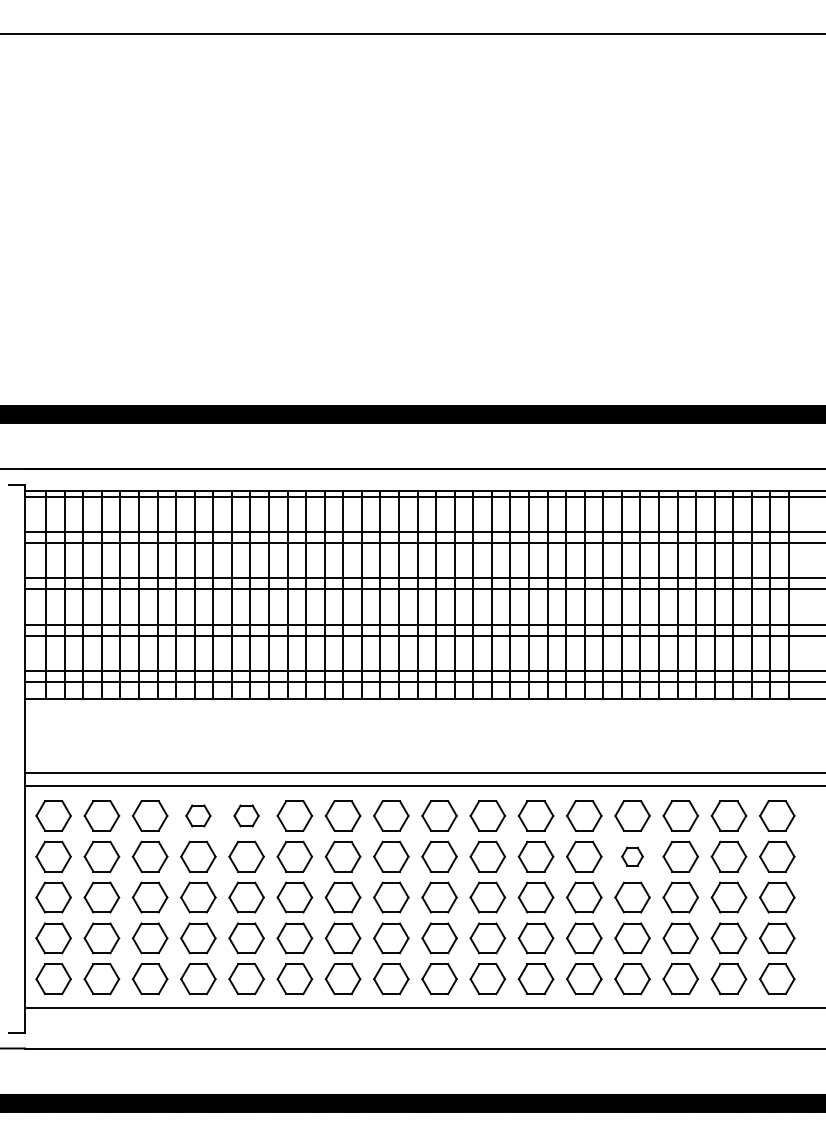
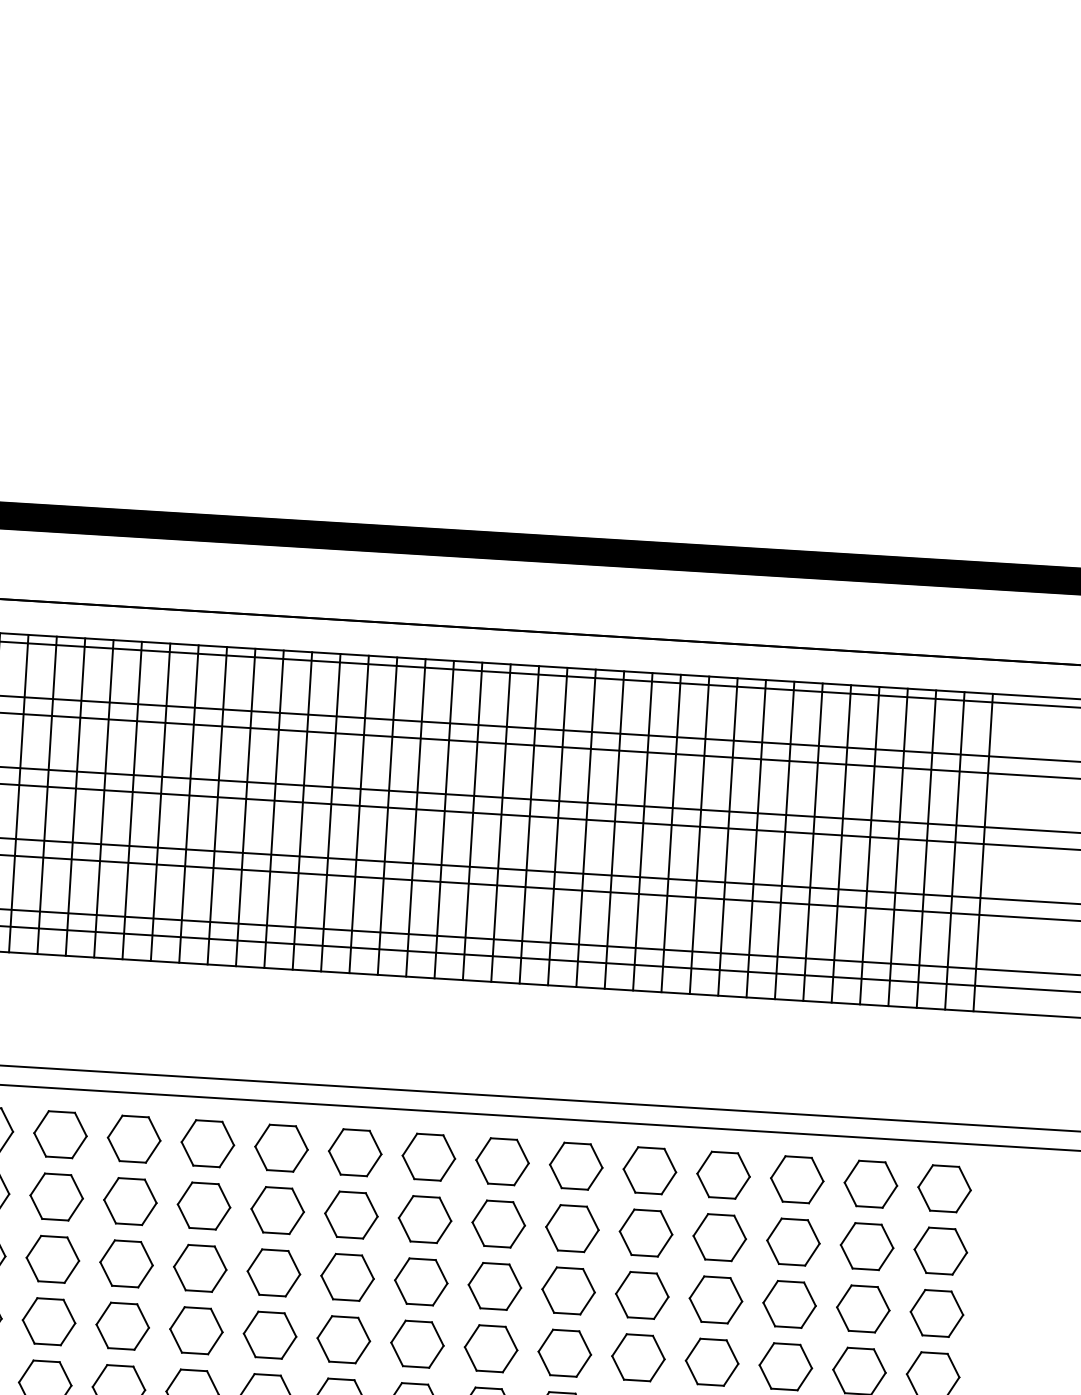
part: (198, 815) -> (60, 1134), size x1.43
part: (246, 815) -> (134, 1138), size x1.43
part: (632, 856) -> (719, 1237), size x1.67

